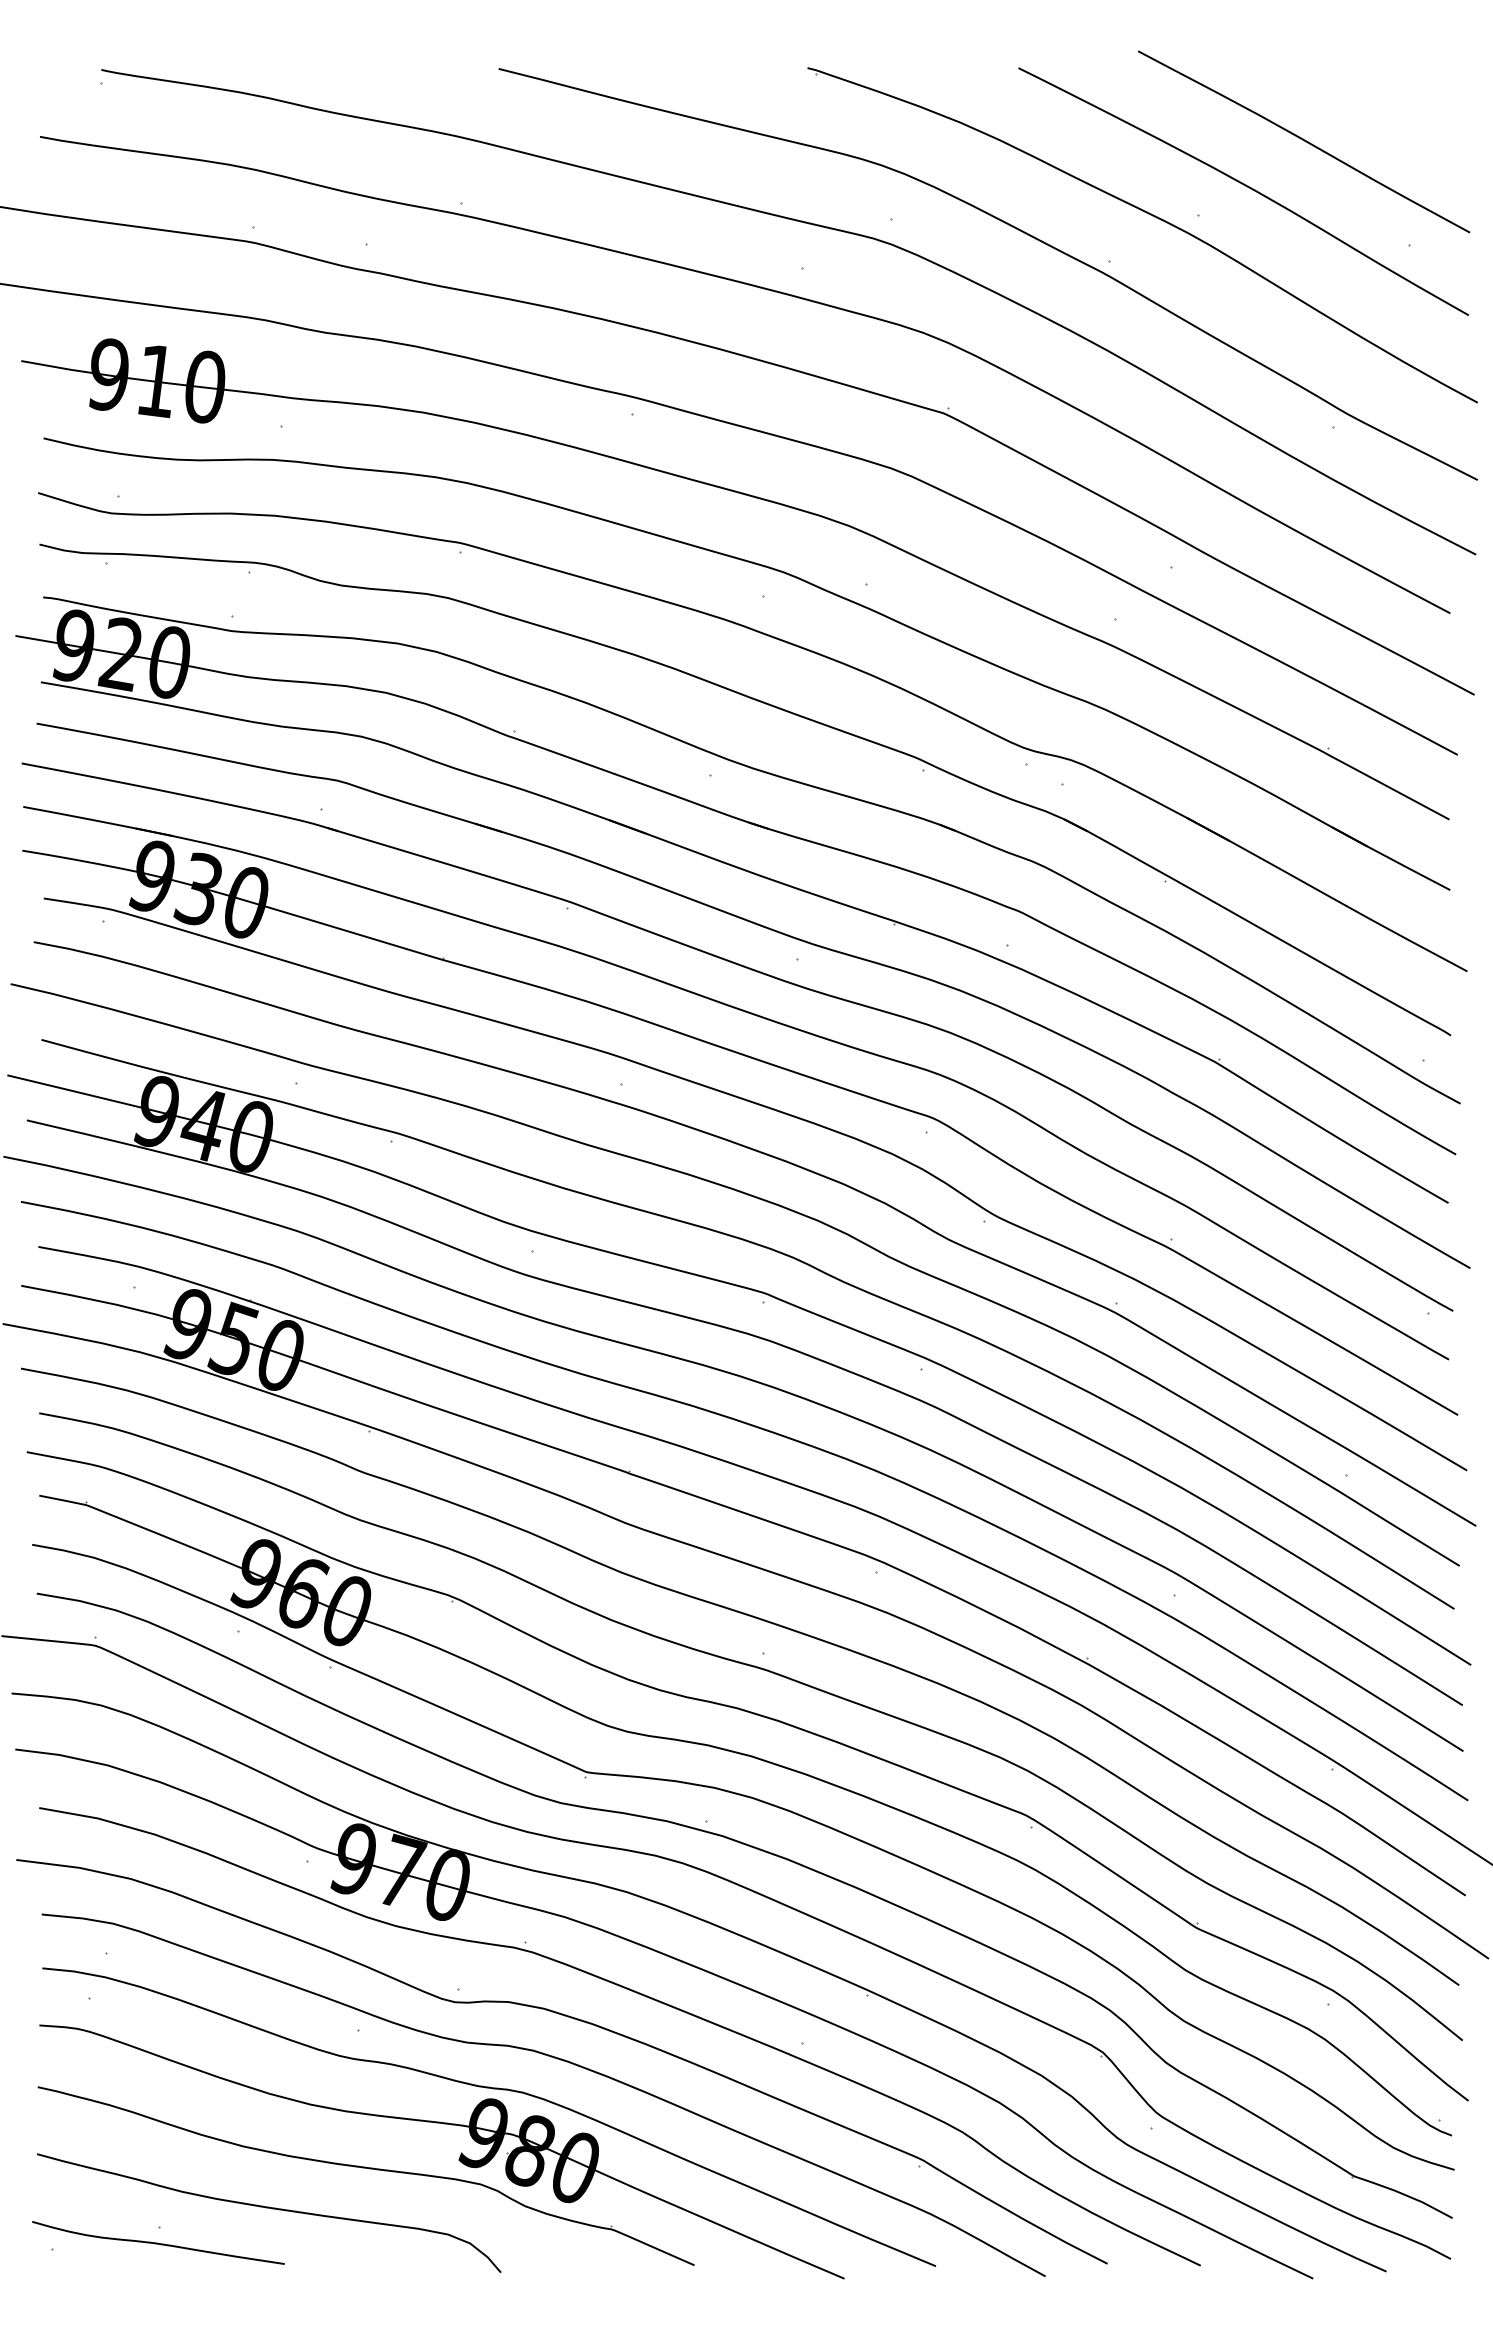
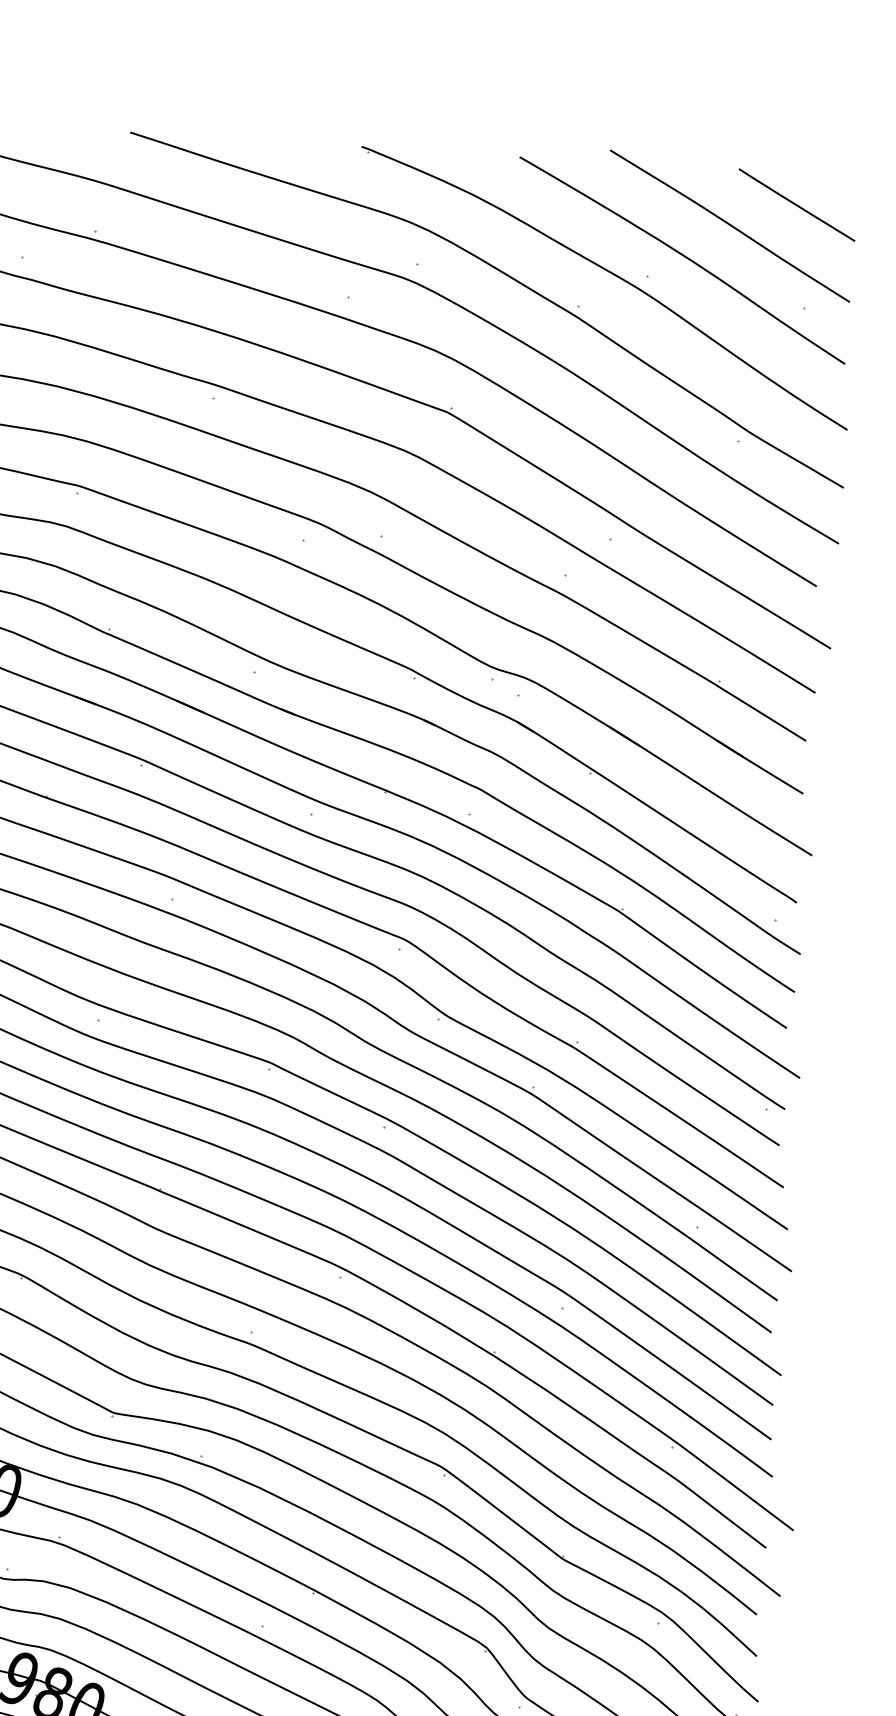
line: (1390, 107) -> (796, 204), added

